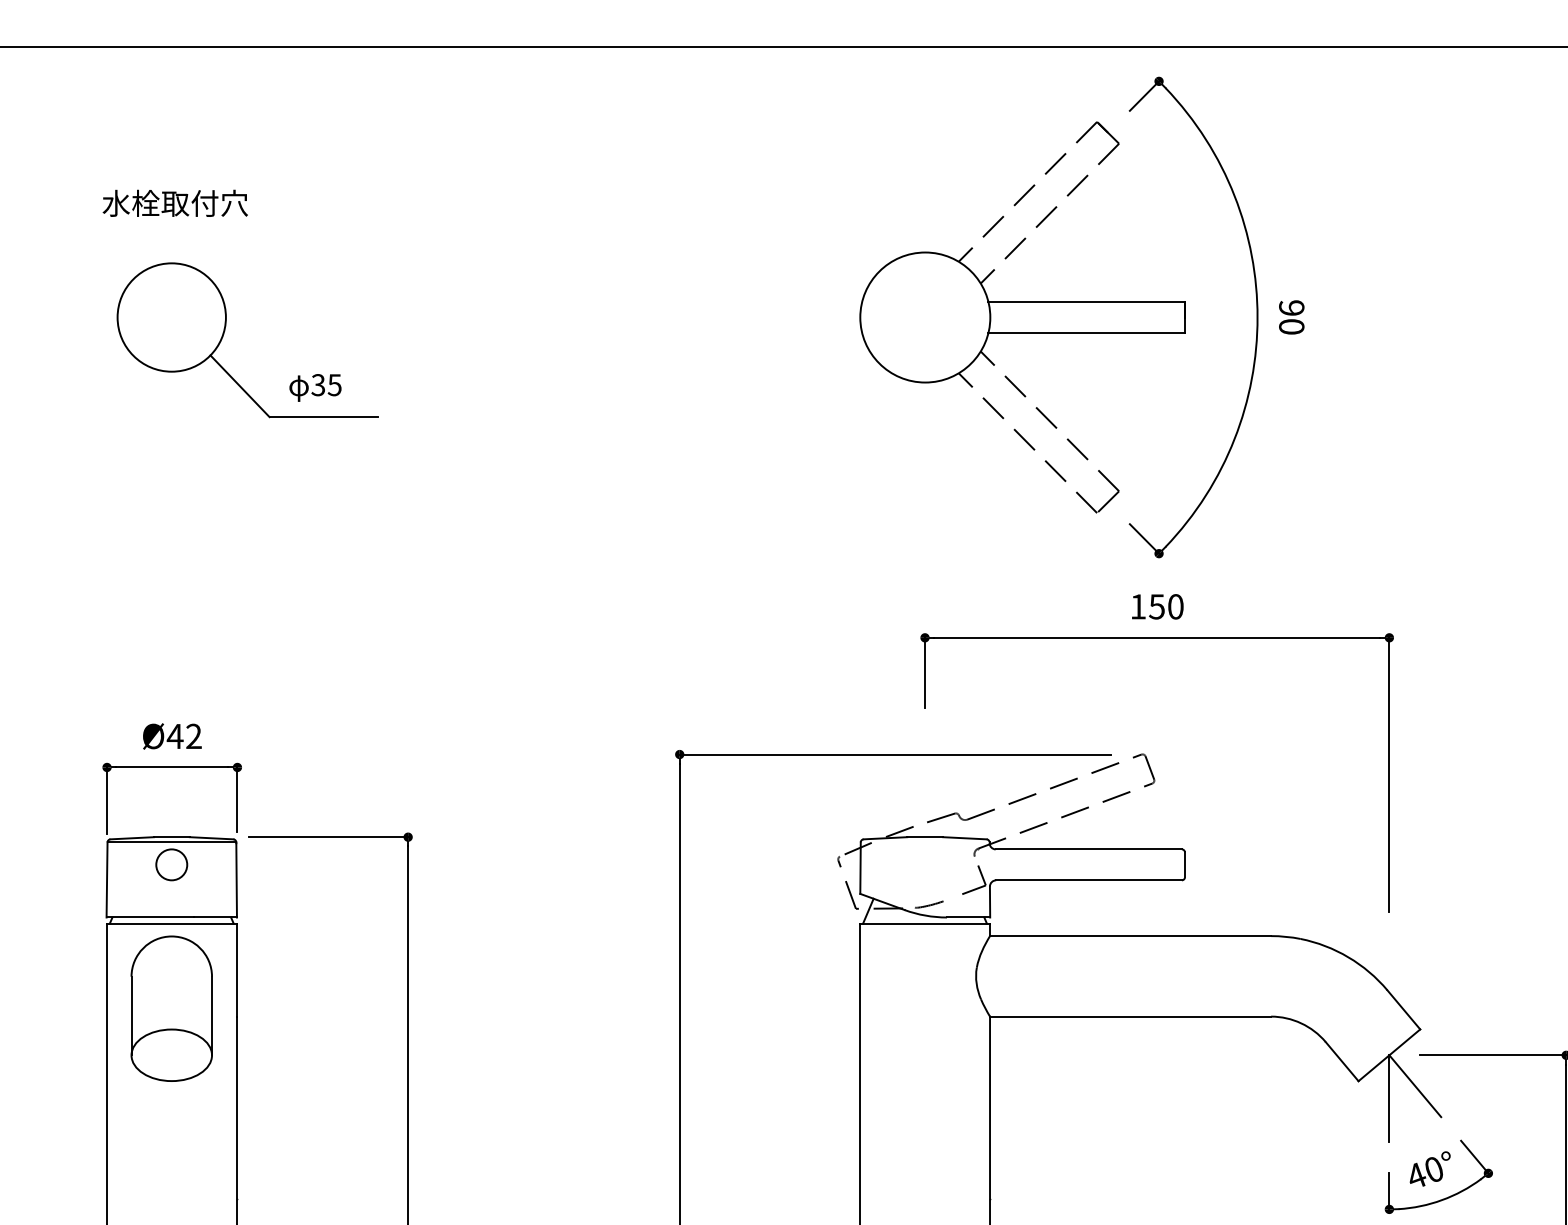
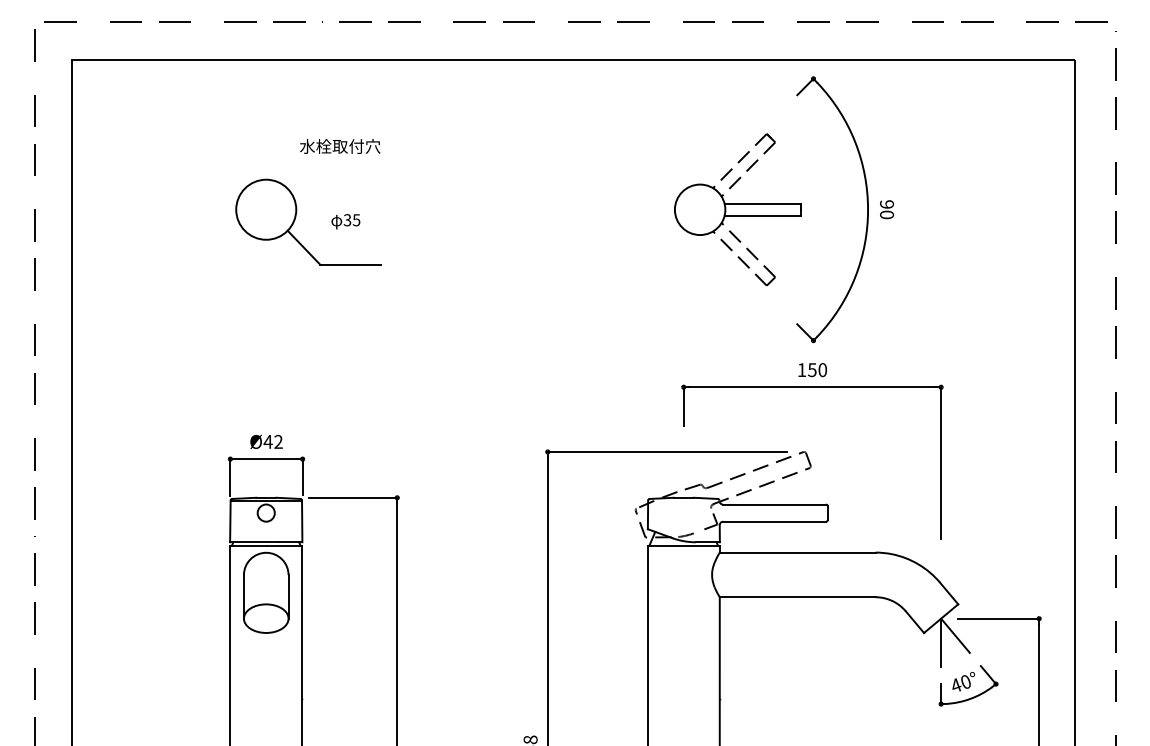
text: (175, 203) -> (340, 146), moved
part: (1021, 317) -> (737, 209), size x0.7
text: (314, 387) -> (345, 221), moved

